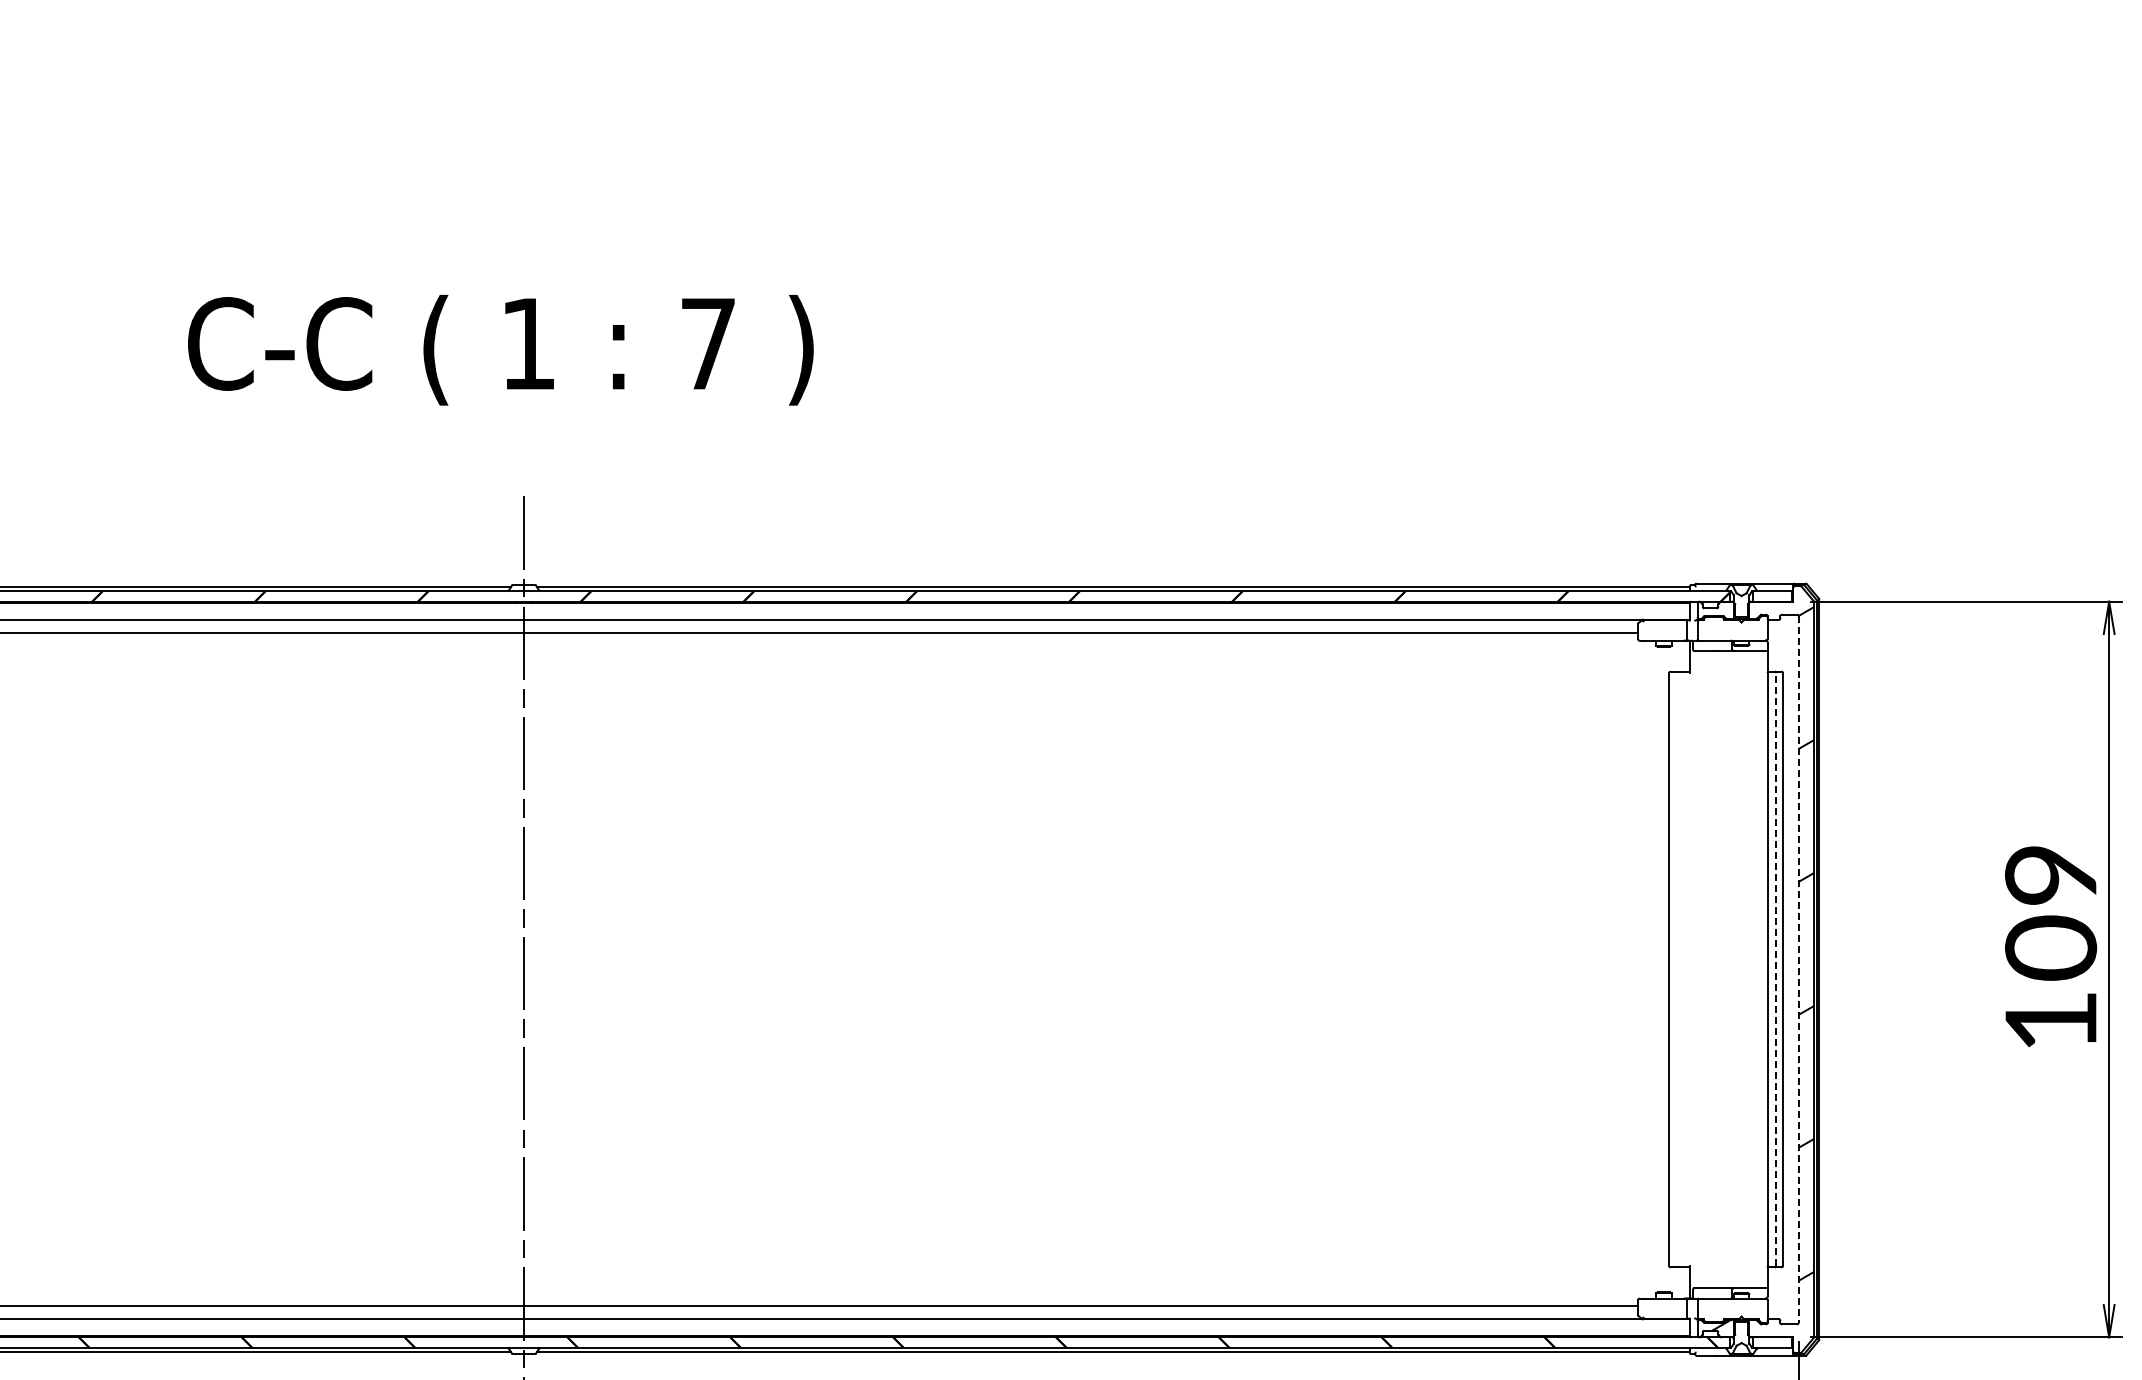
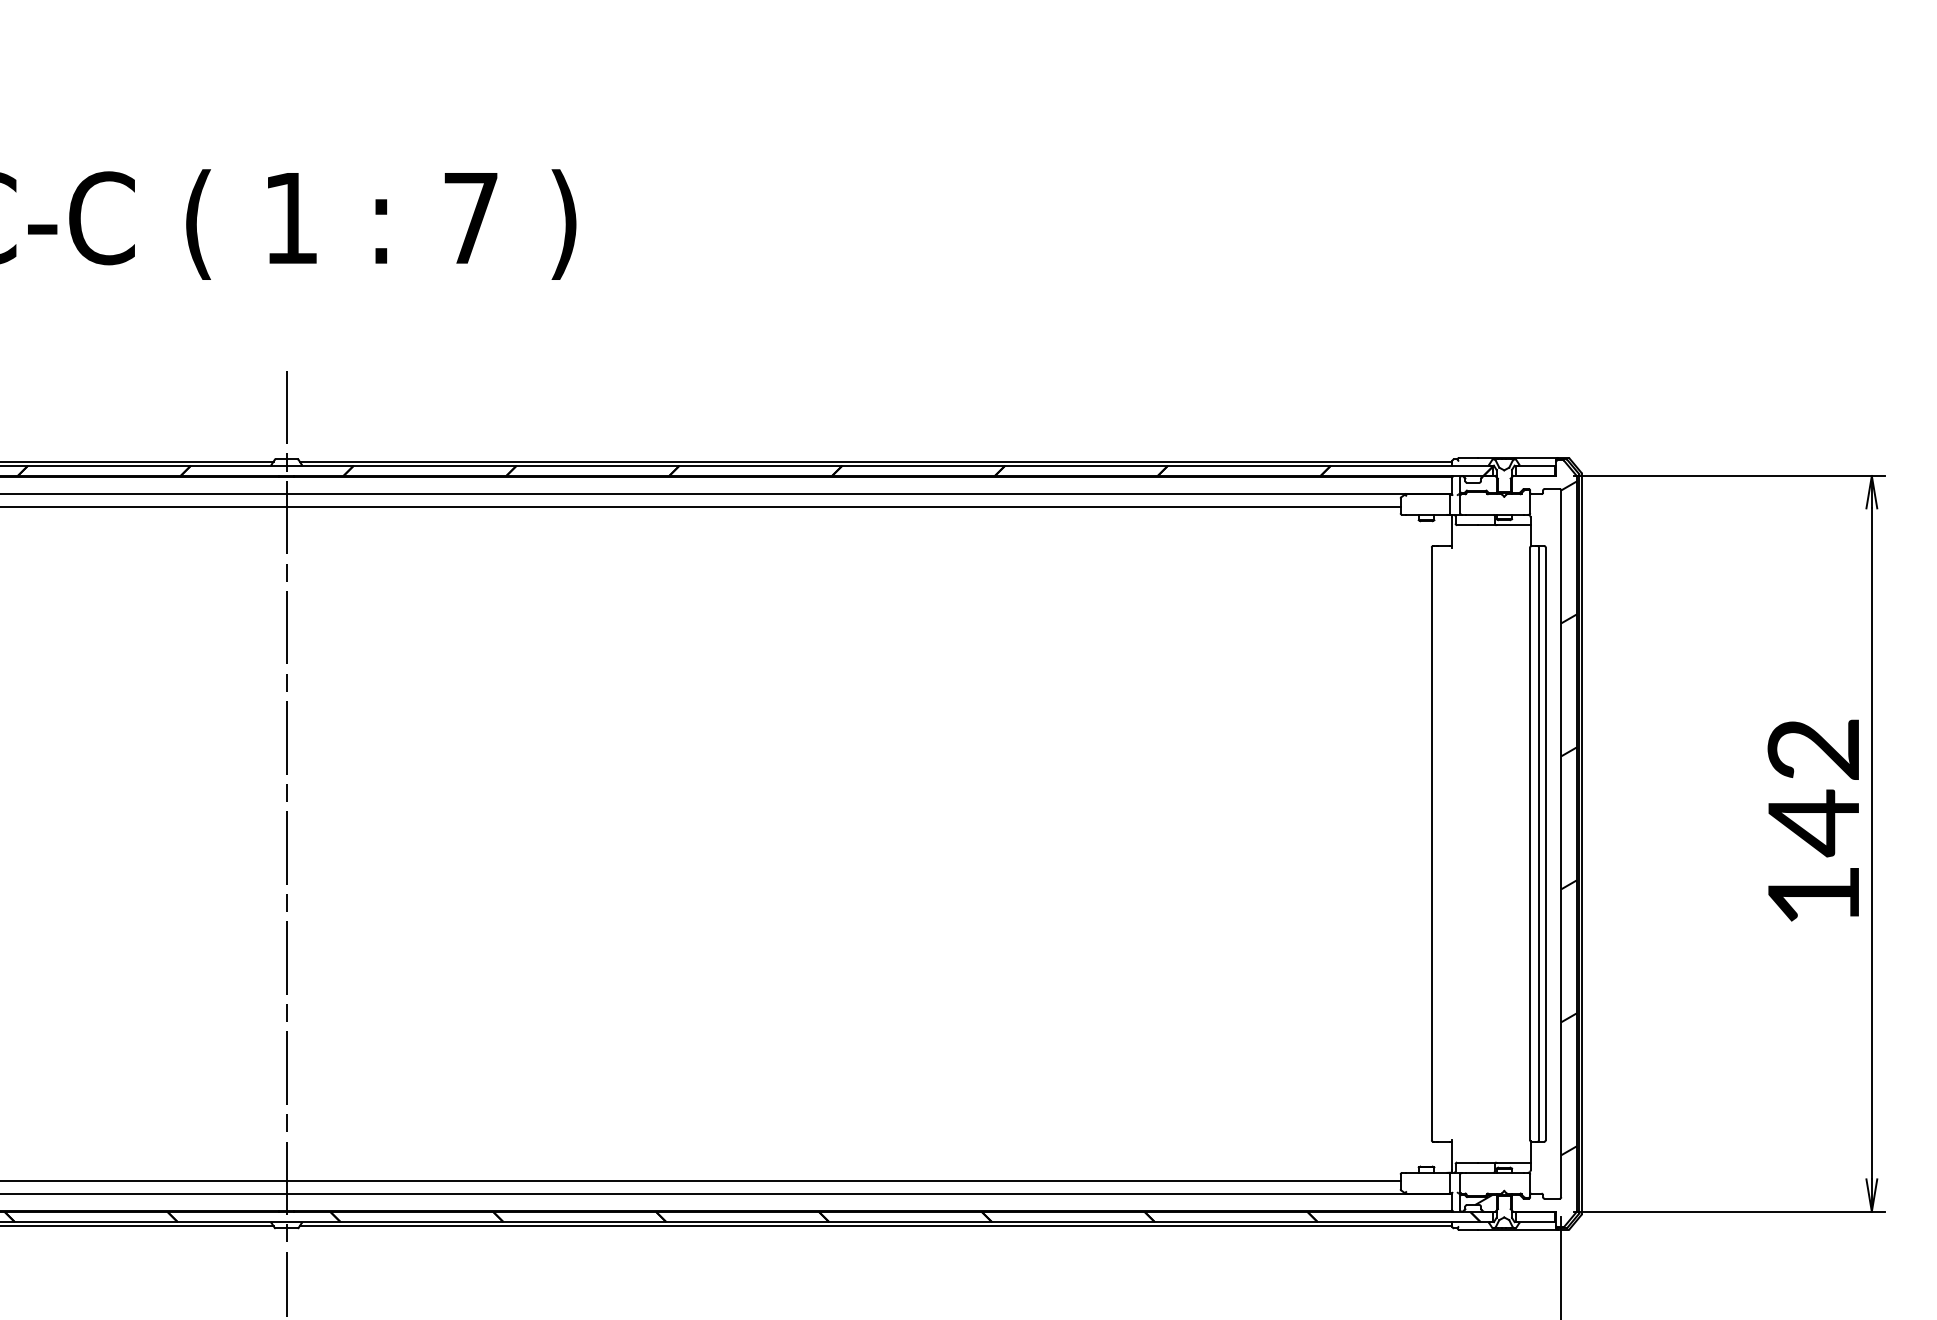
text: (2051, 914) -> (1814, 788), 109 -> 142
line: (1776, 969) -> (1539, 843), dashed -> solid
line: (1798, 970) -> (1561, 844), dashed -> solid

